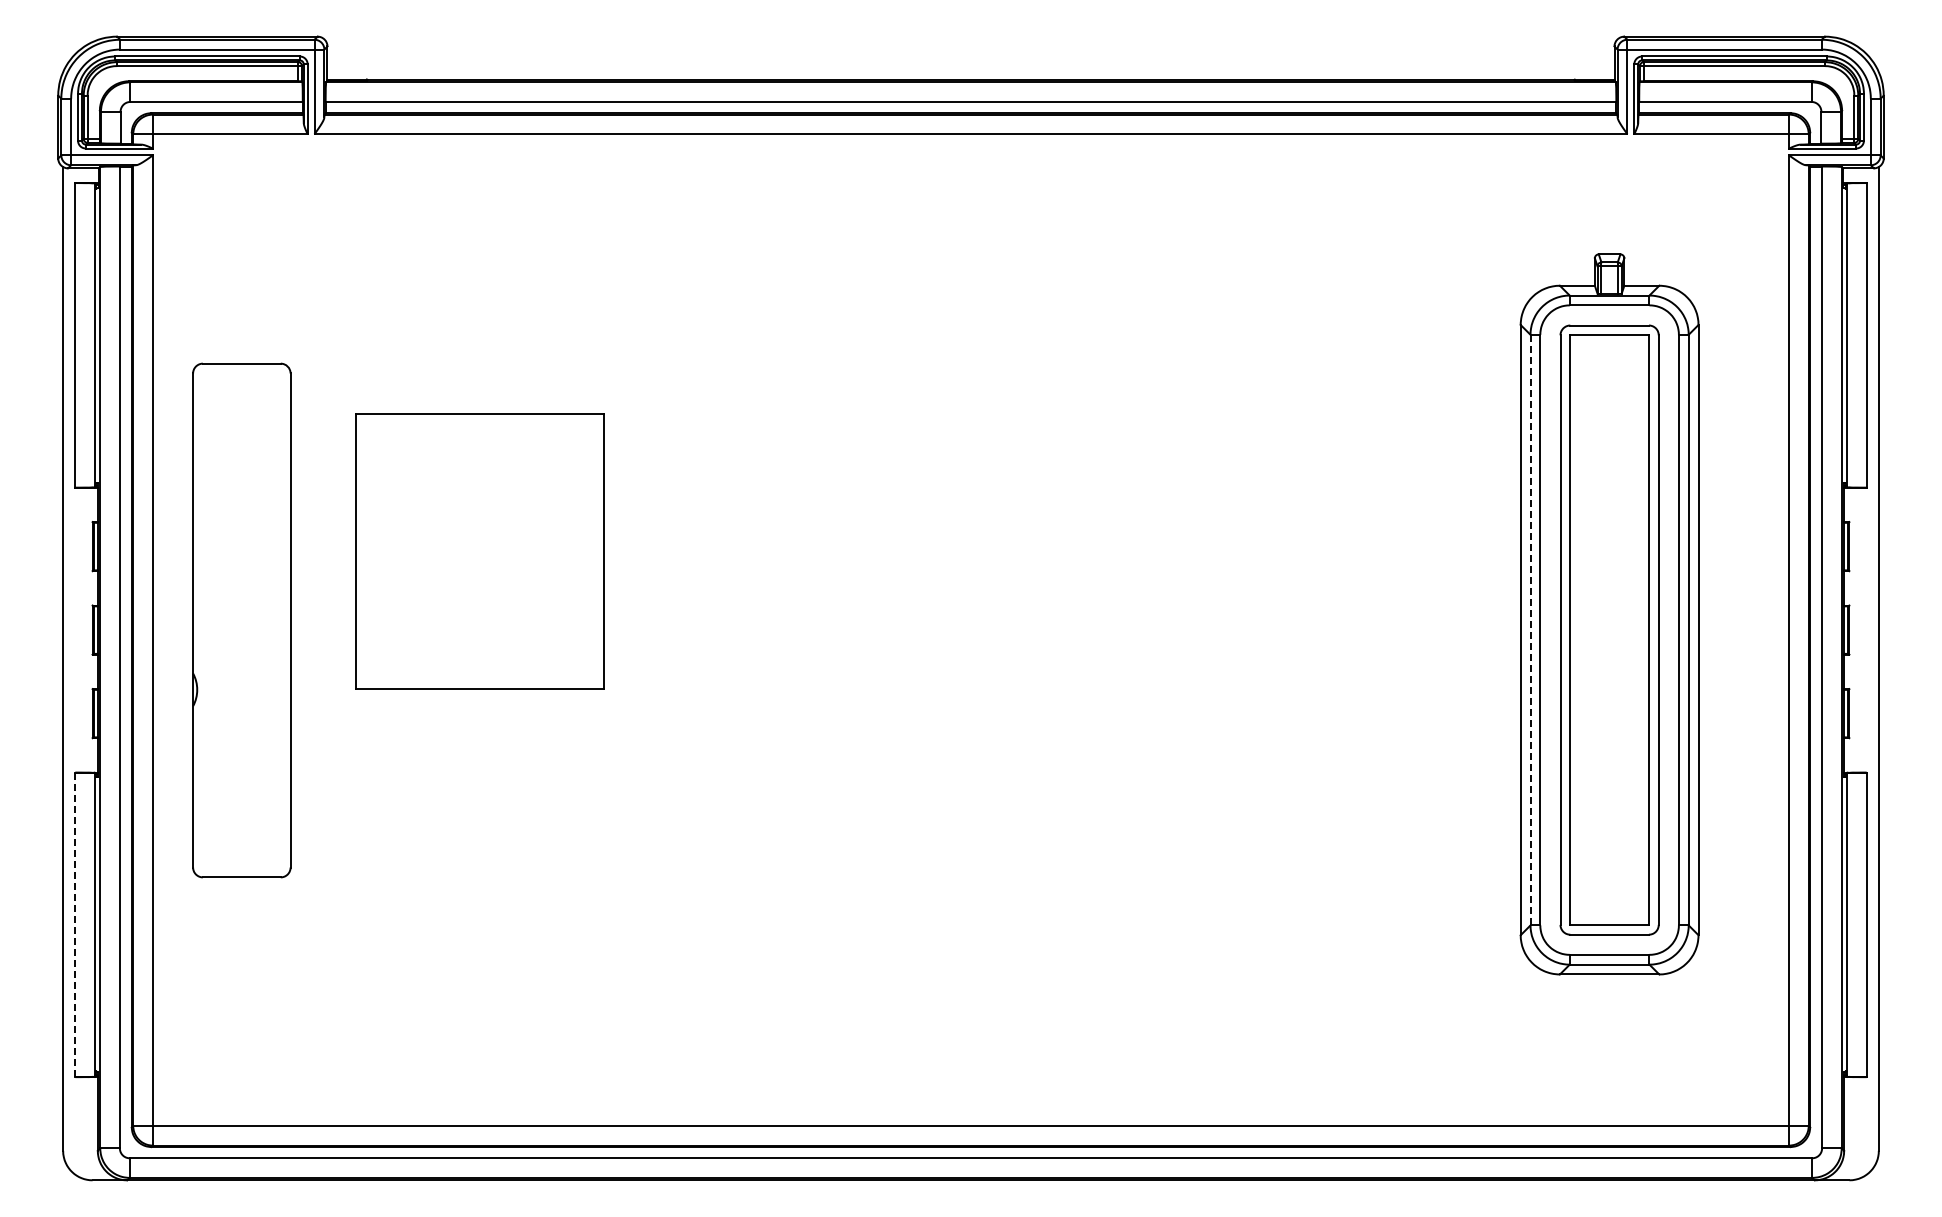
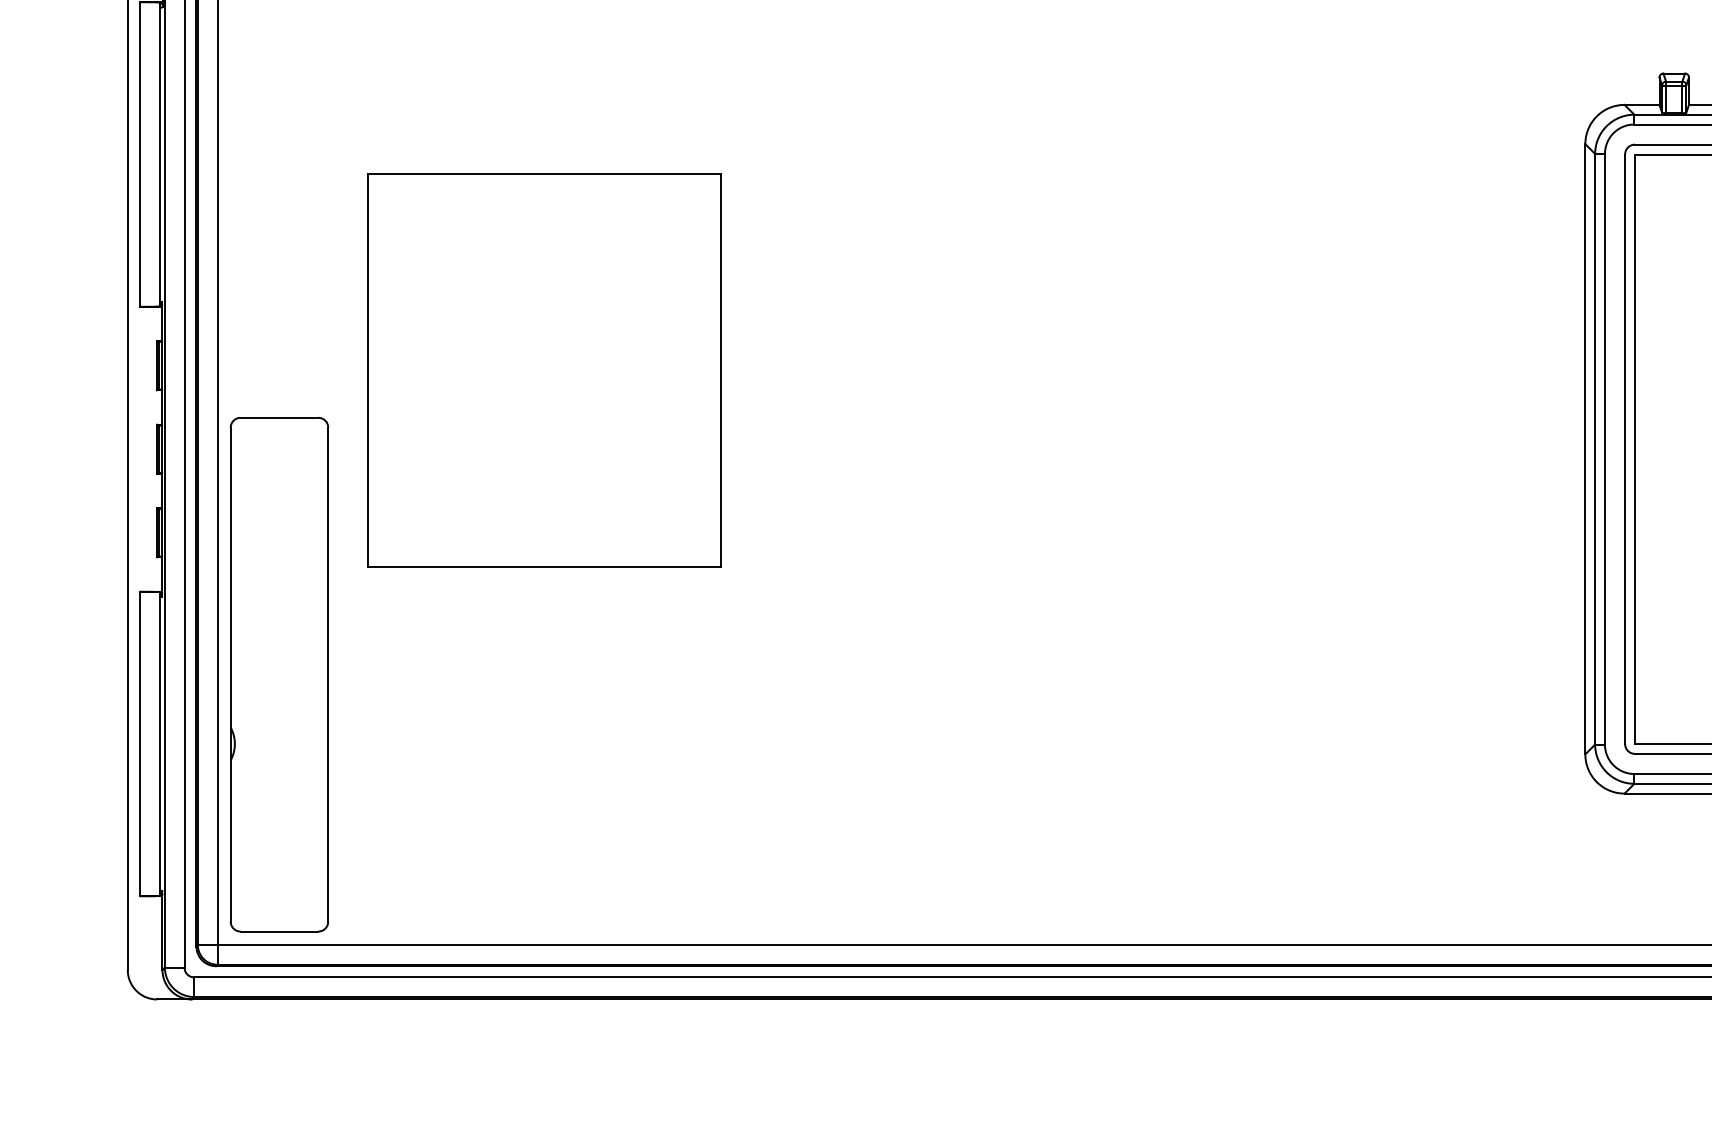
part: (479, 551) -> (544, 370), size x1.43
part: (241, 620) -> (279, 674), moved
line: (1530, 630) -> (1595, 449), dashed -> solid
line: (75, 924) -> (140, 743), dashed -> solid

